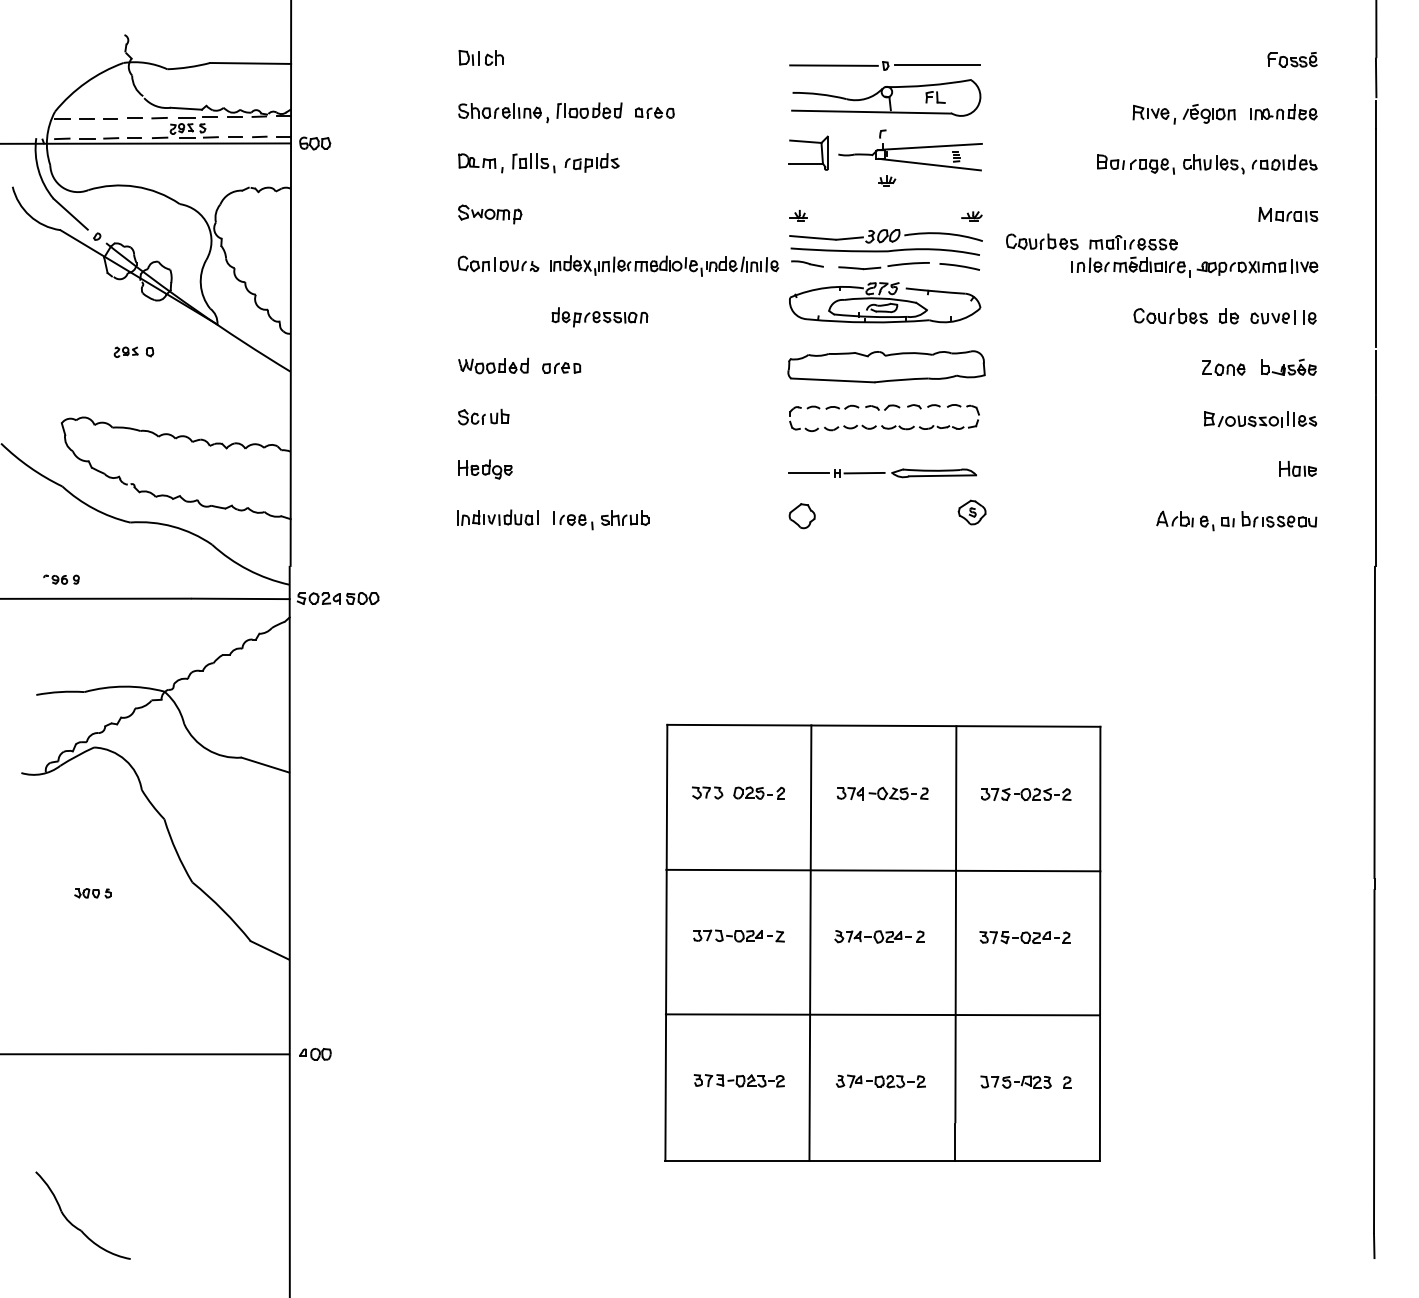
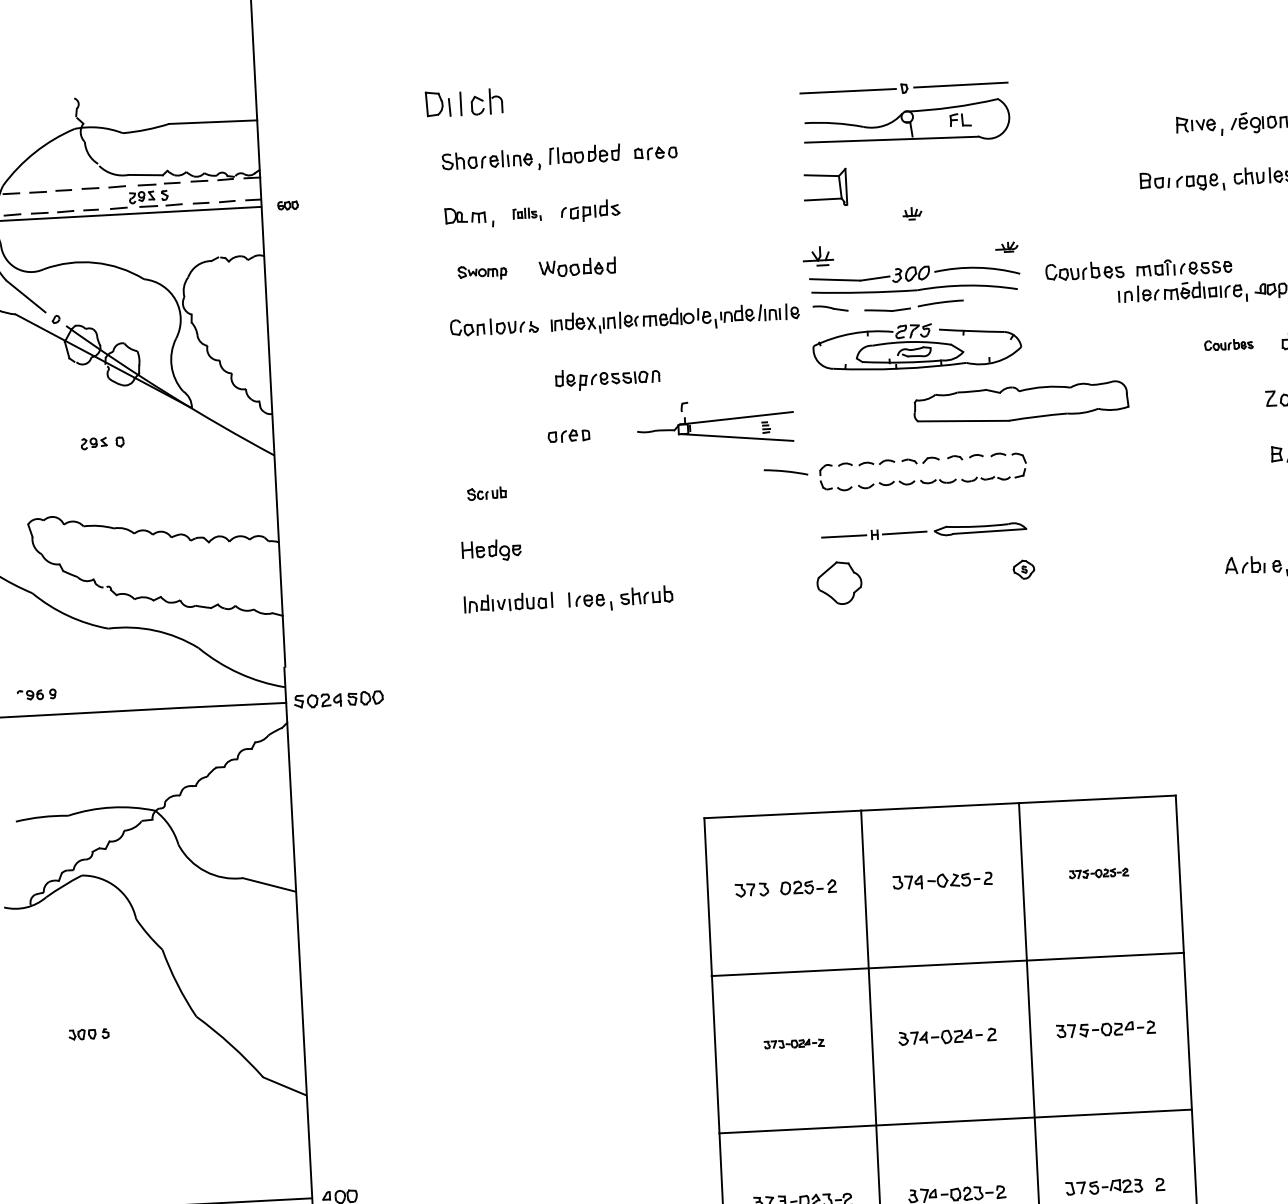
part: (480, 57) -> (462, 102), size x1.6
part: (315, 143) -> (288, 205), size x0.6
part: (910, 150) -> (715, 423), moved
part: (533, 163) -> (526, 214), size x0.6
part: (490, 214) -> (482, 272), size x0.7
part: (798, 215) -> (818, 256), size x1.6
line: (959, 266) -> (785, 471), moved
part: (1170, 316) -> (1228, 345), size x0.6
part: (493, 365) -> (577, 266), moved
part: (886, 366) -> (1021, 402), moved
part: (483, 416) -> (486, 493), size x0.7
part: (971, 512) -> (1023, 569), size x0.7
part: (801, 516) -> (838, 583), size x1.6
part: (1026, 794) -> (1099, 873), size x0.6
part: (738, 935) -> (793, 1043), size x0.6

